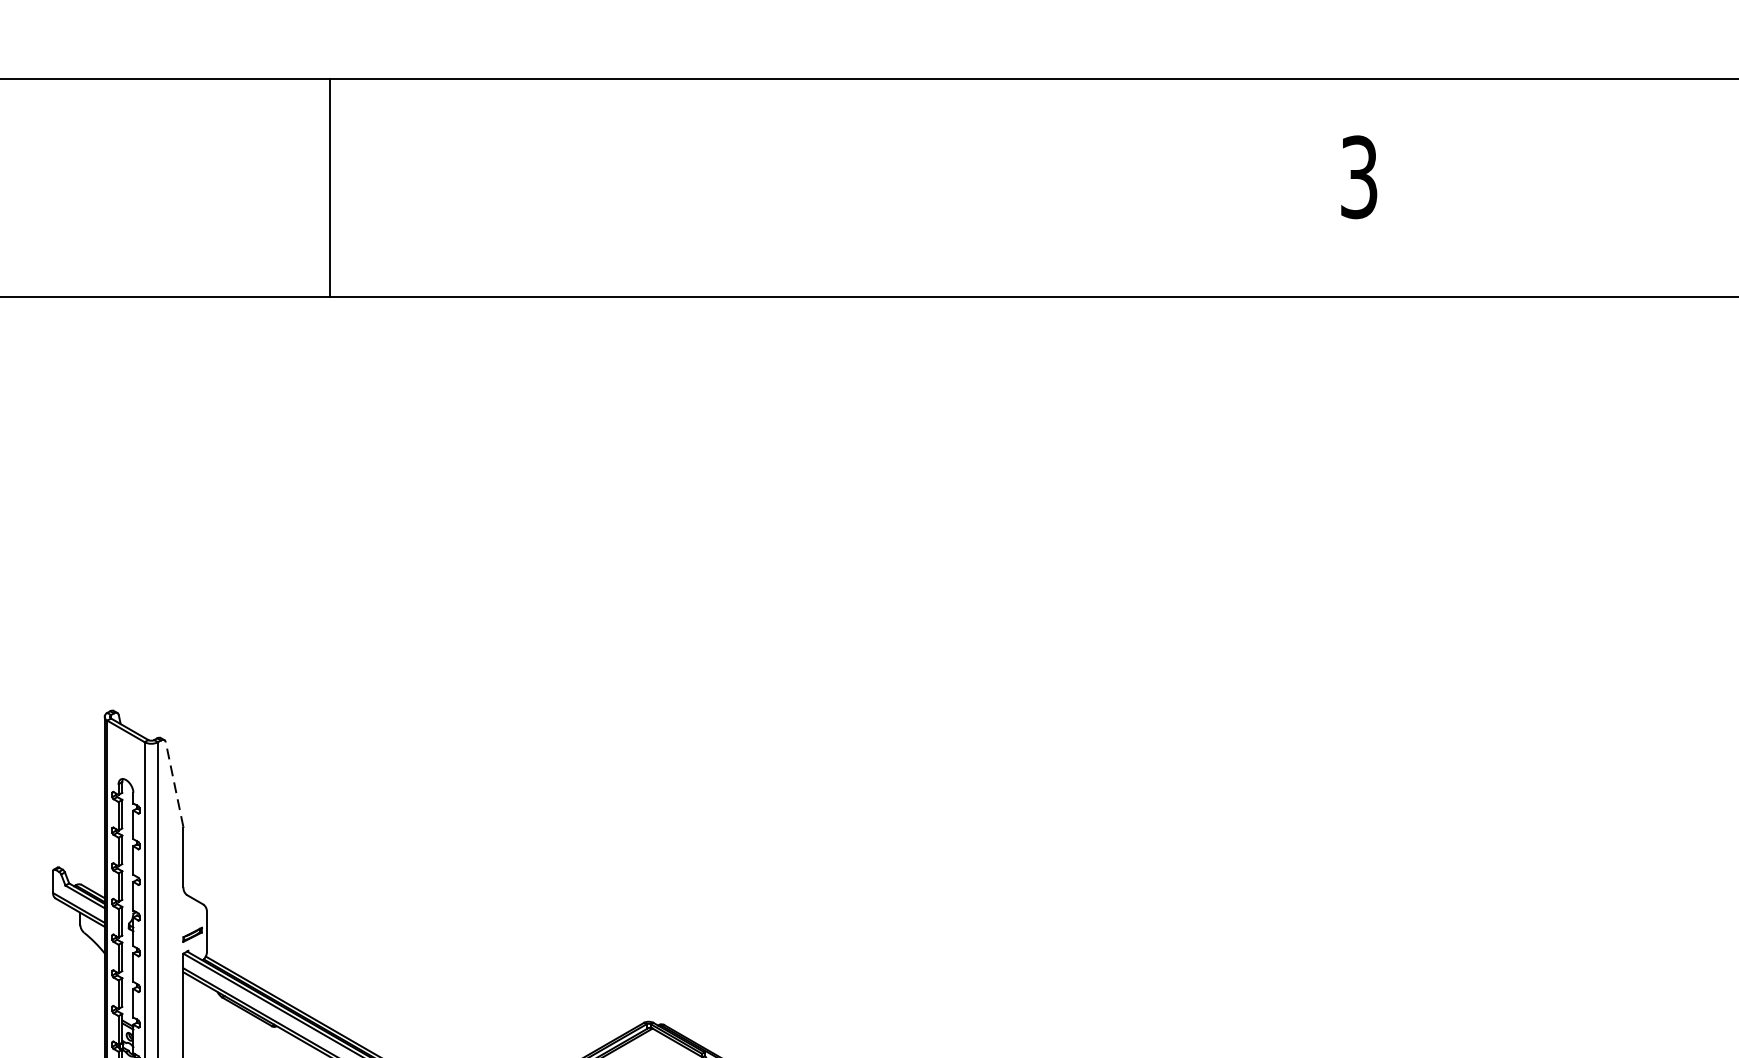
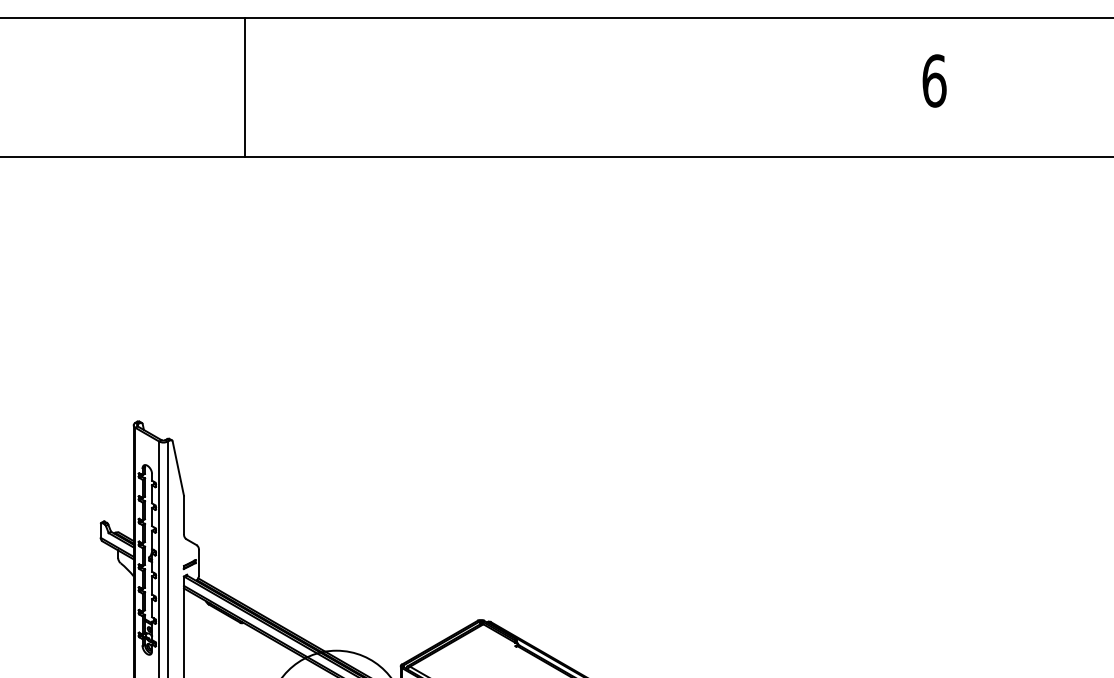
text: (1359, 176) -> (934, 80), 3 -> 6
line: (329, 187) -> (245, 87), moved
line: (174, 784) -> (178, 468), dashed -> solid

